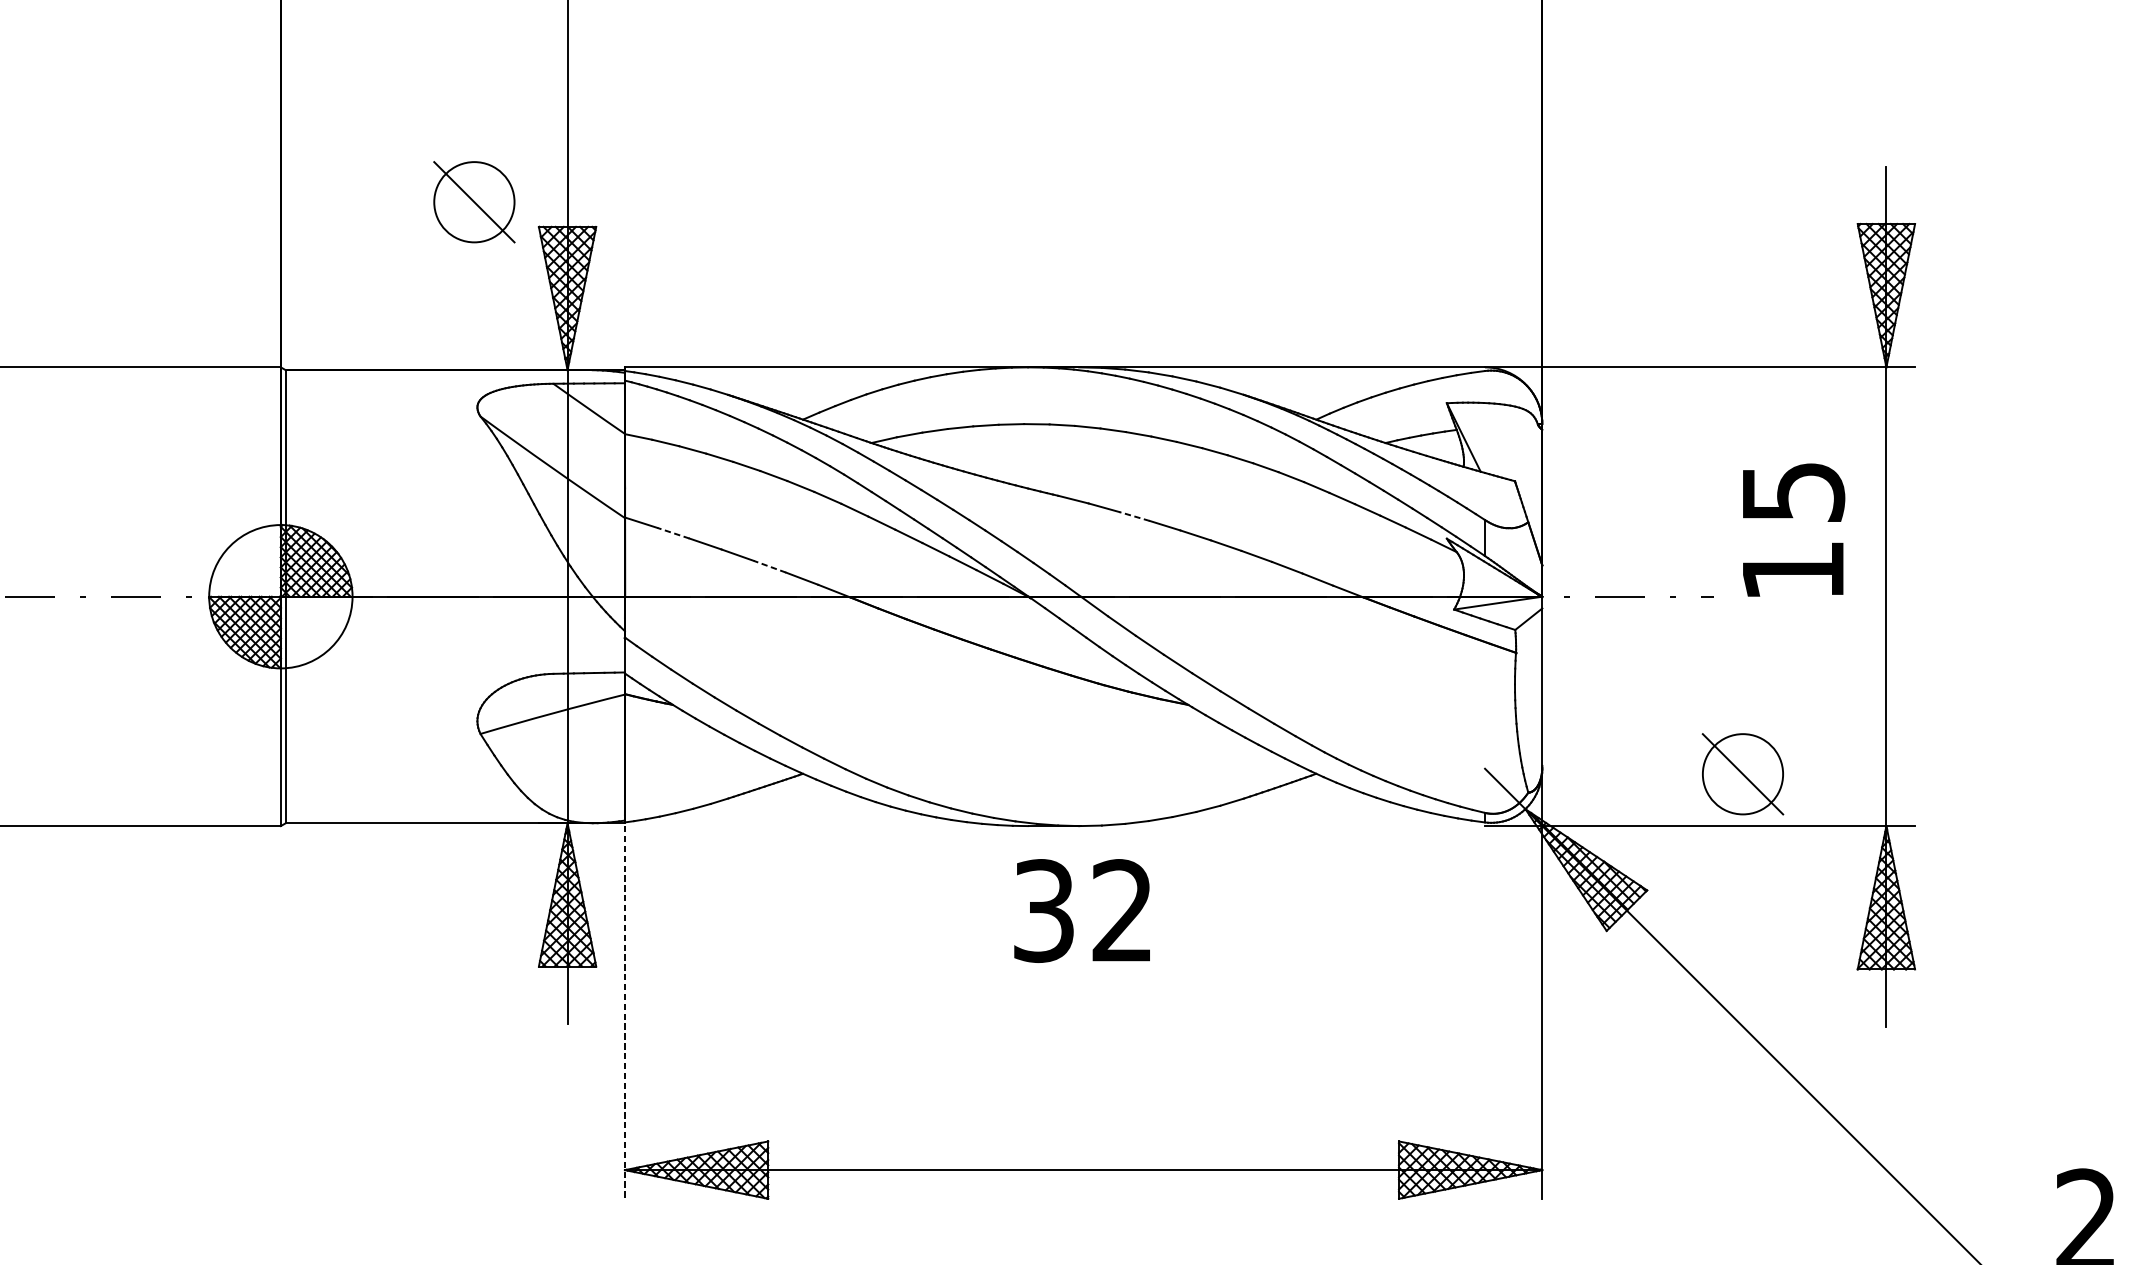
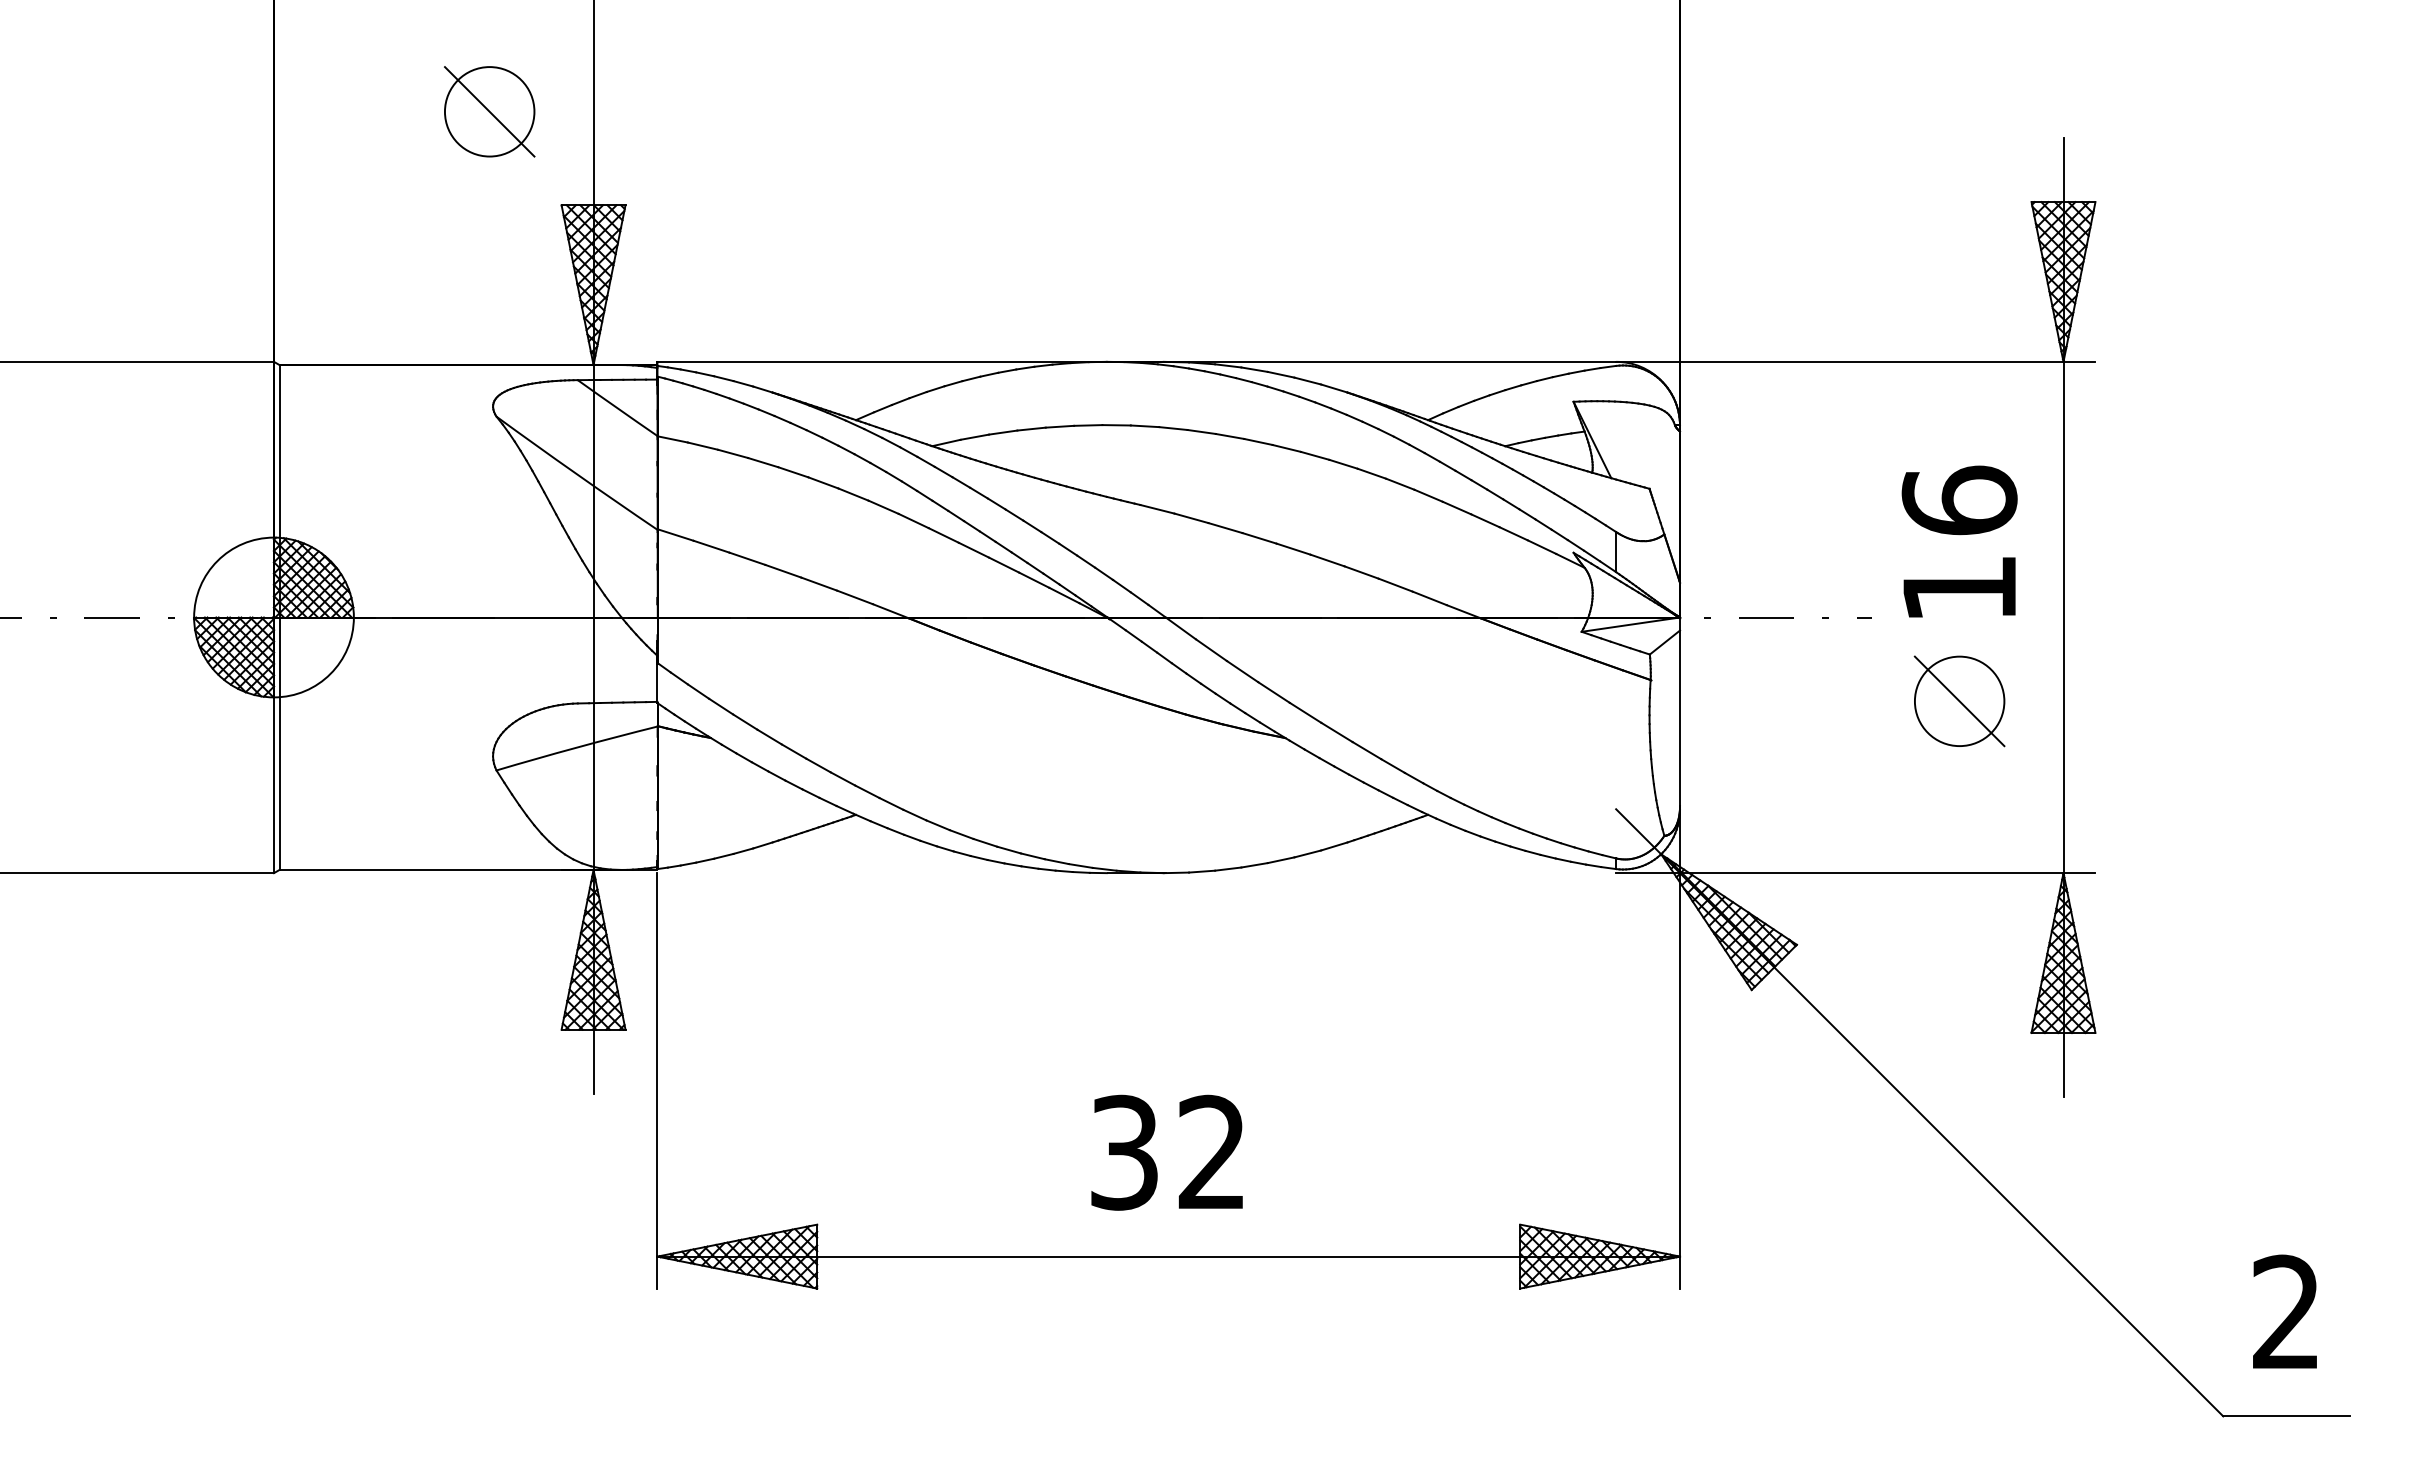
part: (474, 201) -> (489, 111), moved
text: (1793, 491) -> (1959, 500), 15 -> 16
line: (1134, 516) -> (1225, 528), dashed -> solid
line: (673, 533) -> (711, 546), dashed -> solid
line: (769, 566) -> (818, 583), dashed -> solid
part: (1742, 774) -> (1959, 701), moved
text: (1081, 910) -> (1166, 1152), moved
line: (624, 1012) -> (657, 1080), dashed -> solid

